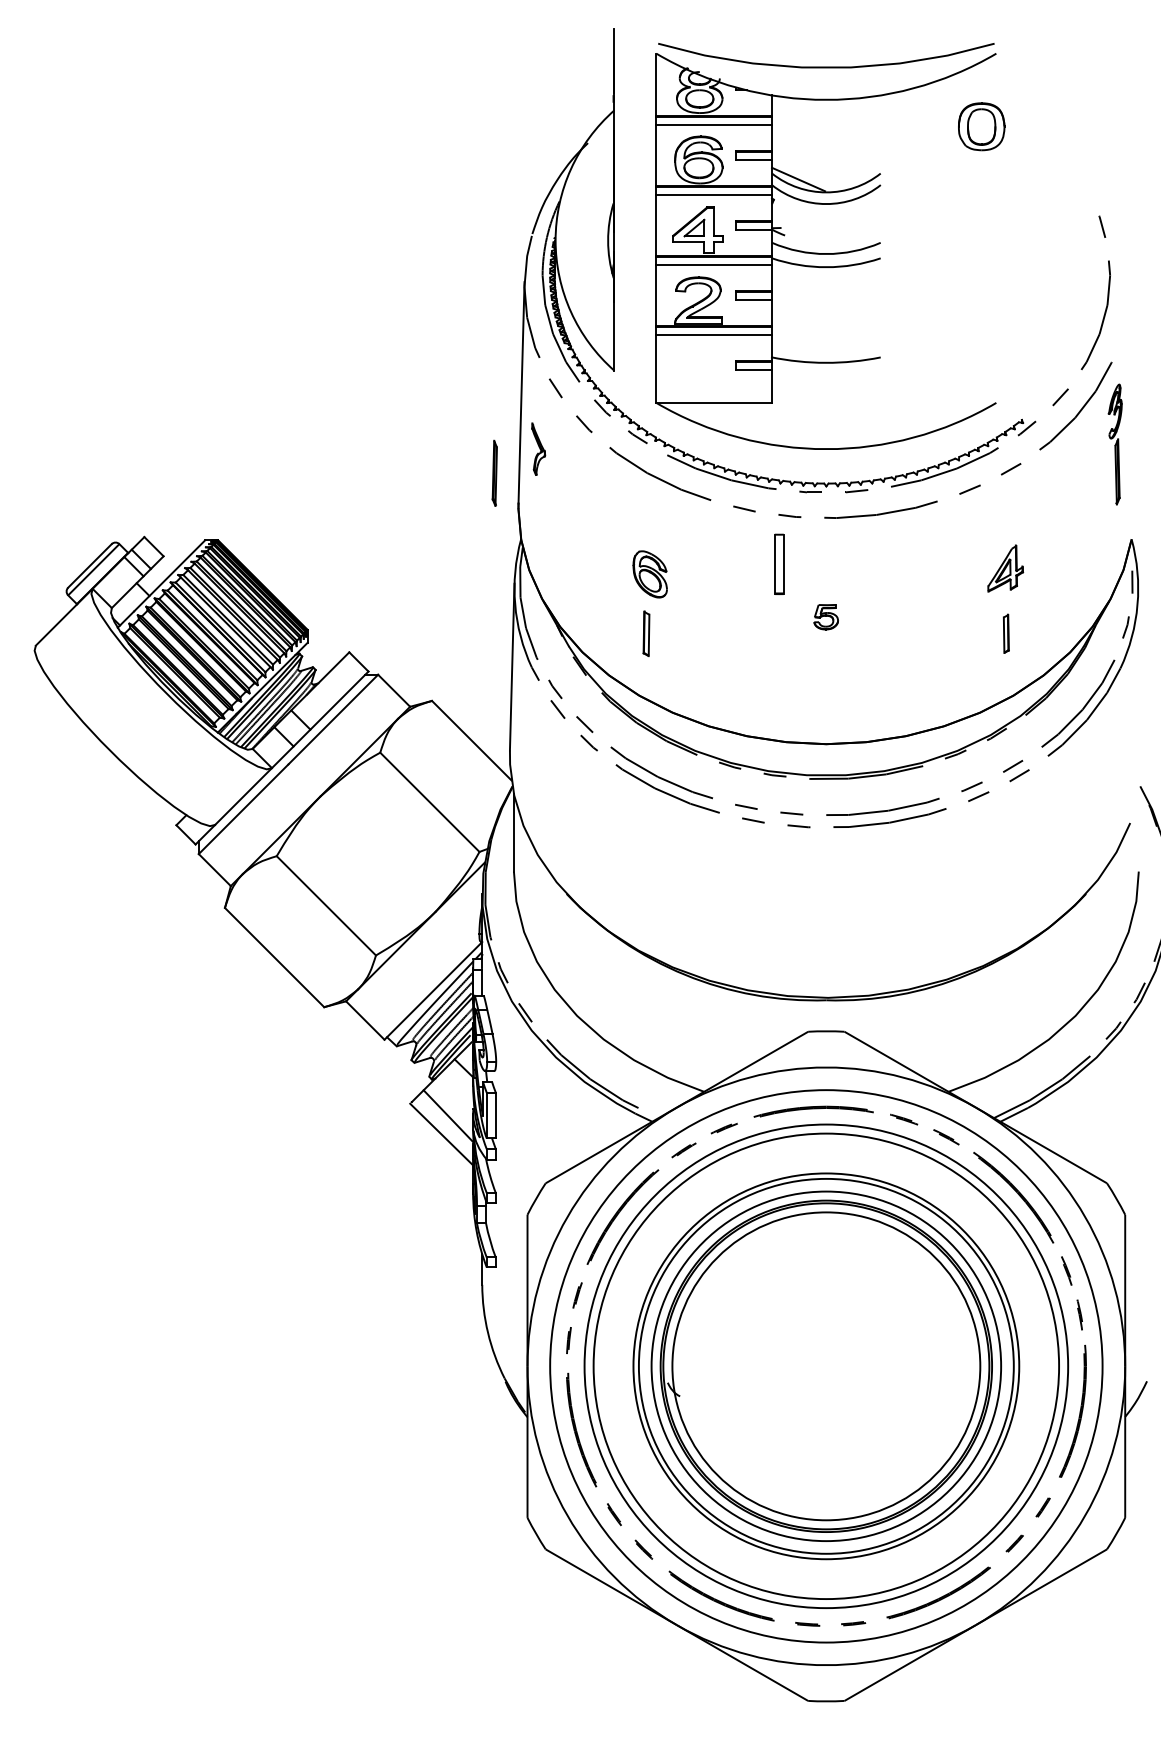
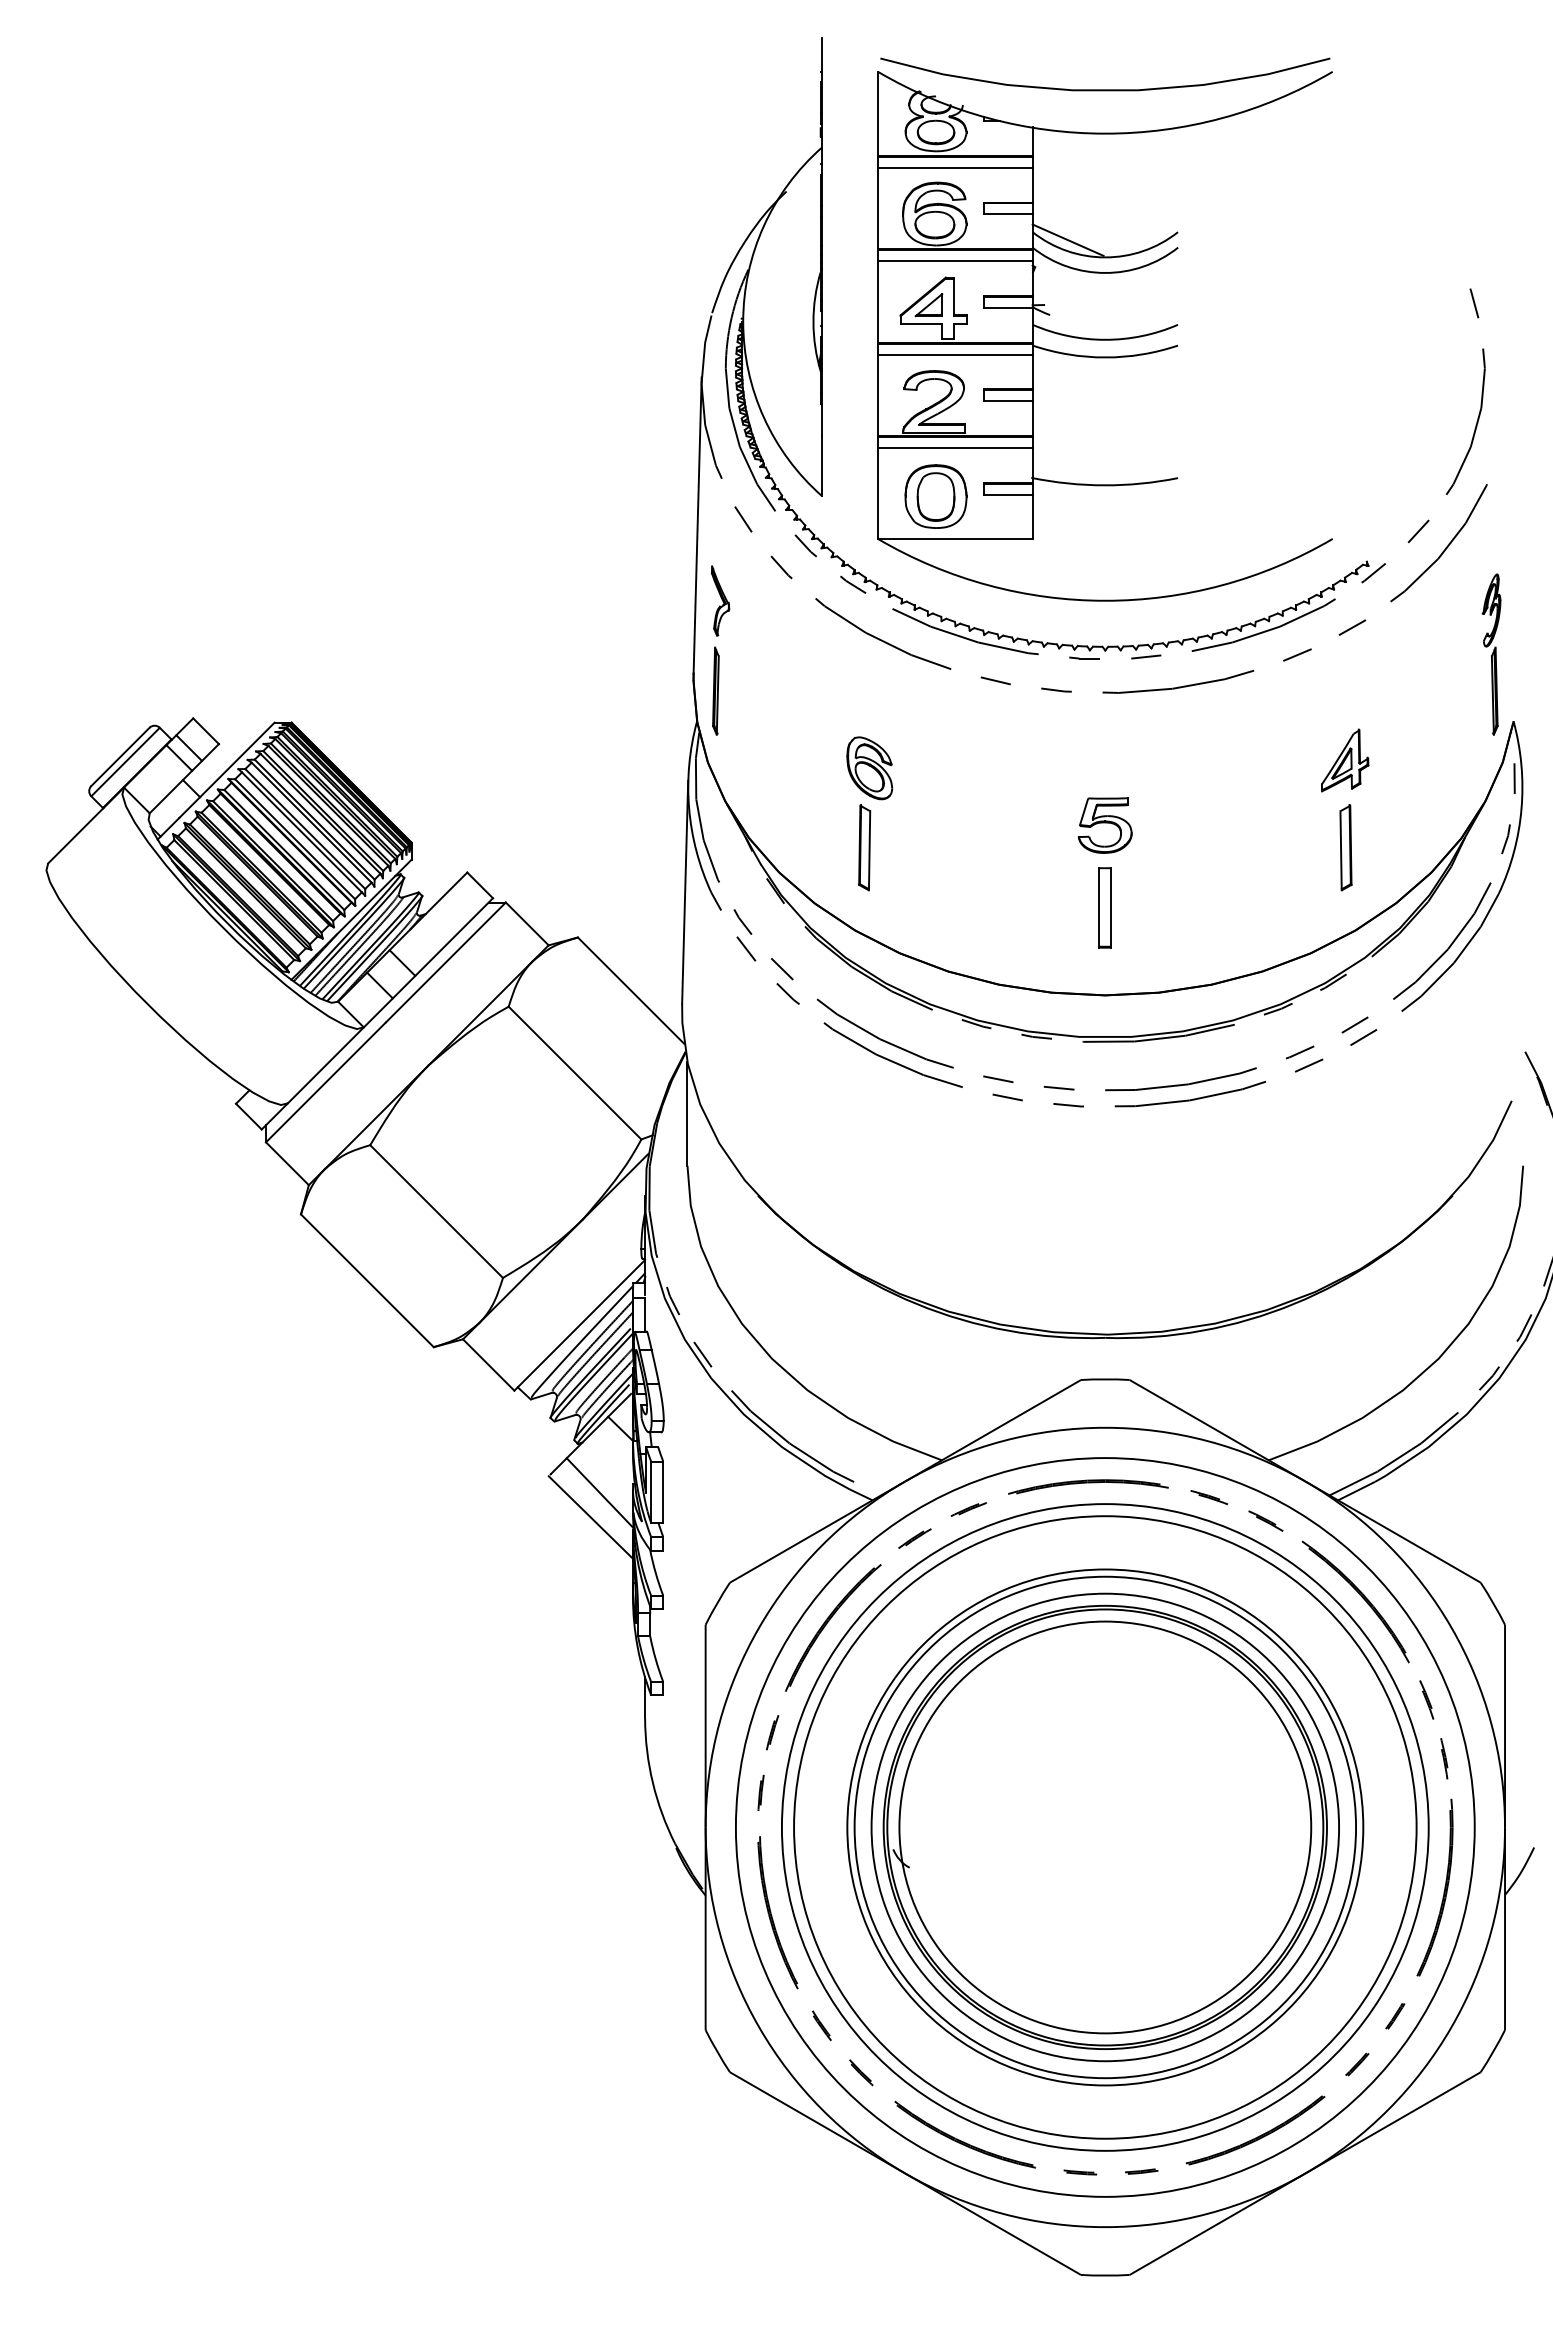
part: (981, 126) -> (935, 496), moved
part: (1115, 444) -> (1491, 654), moved
part: (494, 472) -> (715, 690), moved
part: (778, 564) -> (1104, 907), moved
part: (825, 617) -> (1104, 825), size x1.67
part: (646, 633) -> (864, 847), size x1.43
part: (1005, 633) -> (1345, 847), size x1.67

